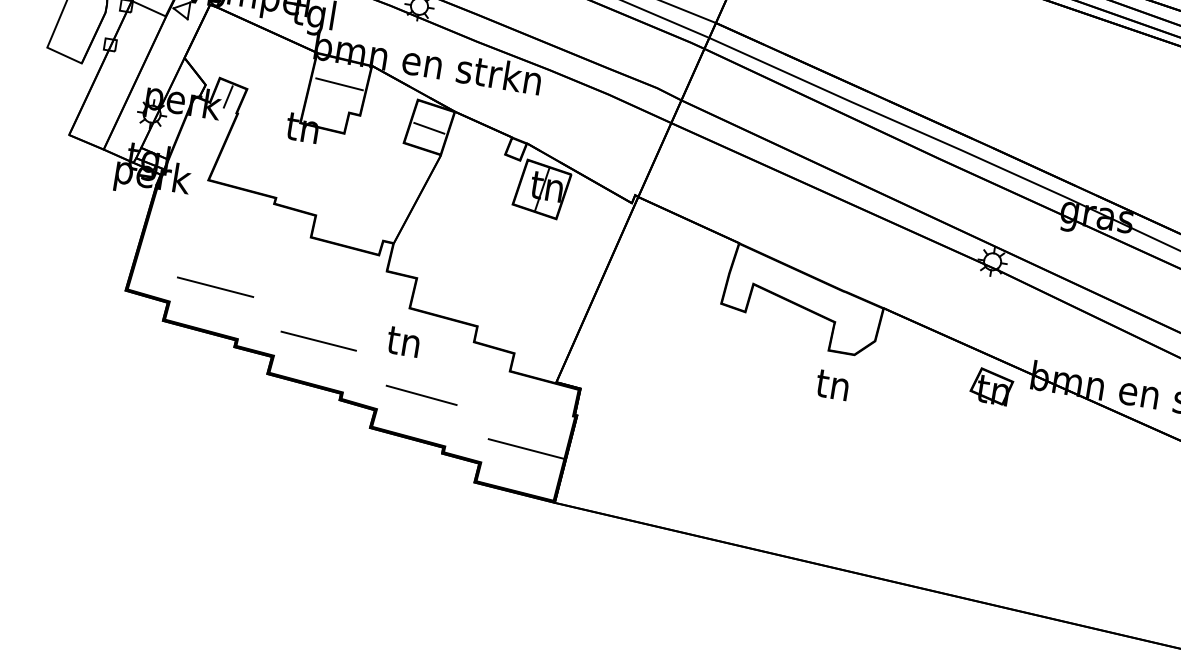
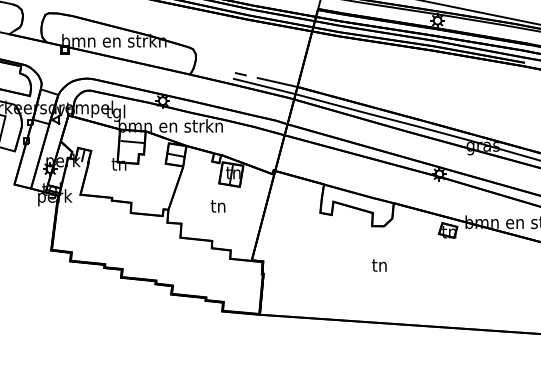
line: (215, 287) -> (91, 242), removed
line: (318, 339) -> (141, 258), removed
text: (402, 342) -> (217, 206), moved
text: (832, 385) -> (379, 265), moved
line: (420, 393) -> (191, 275), removed
line: (524, 448) -> (242, 292), removed

